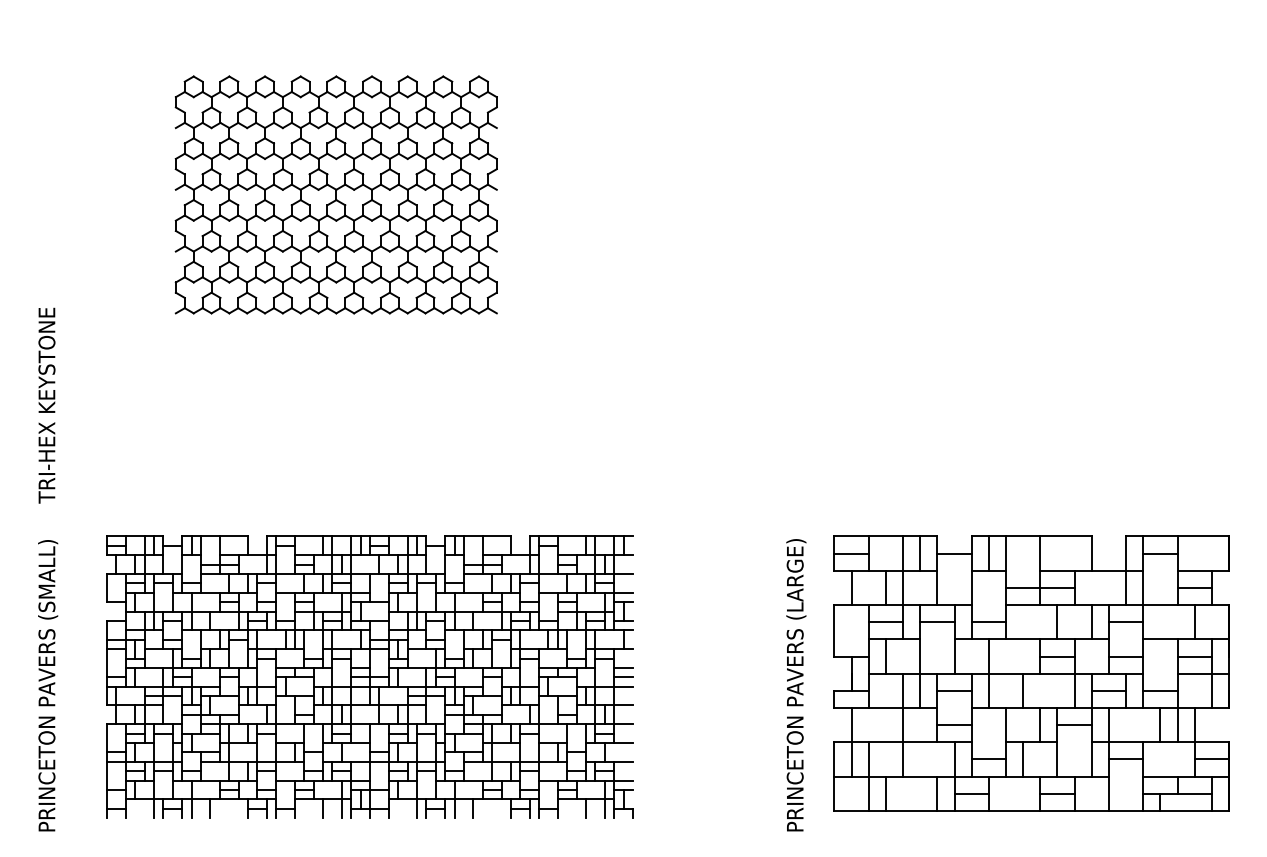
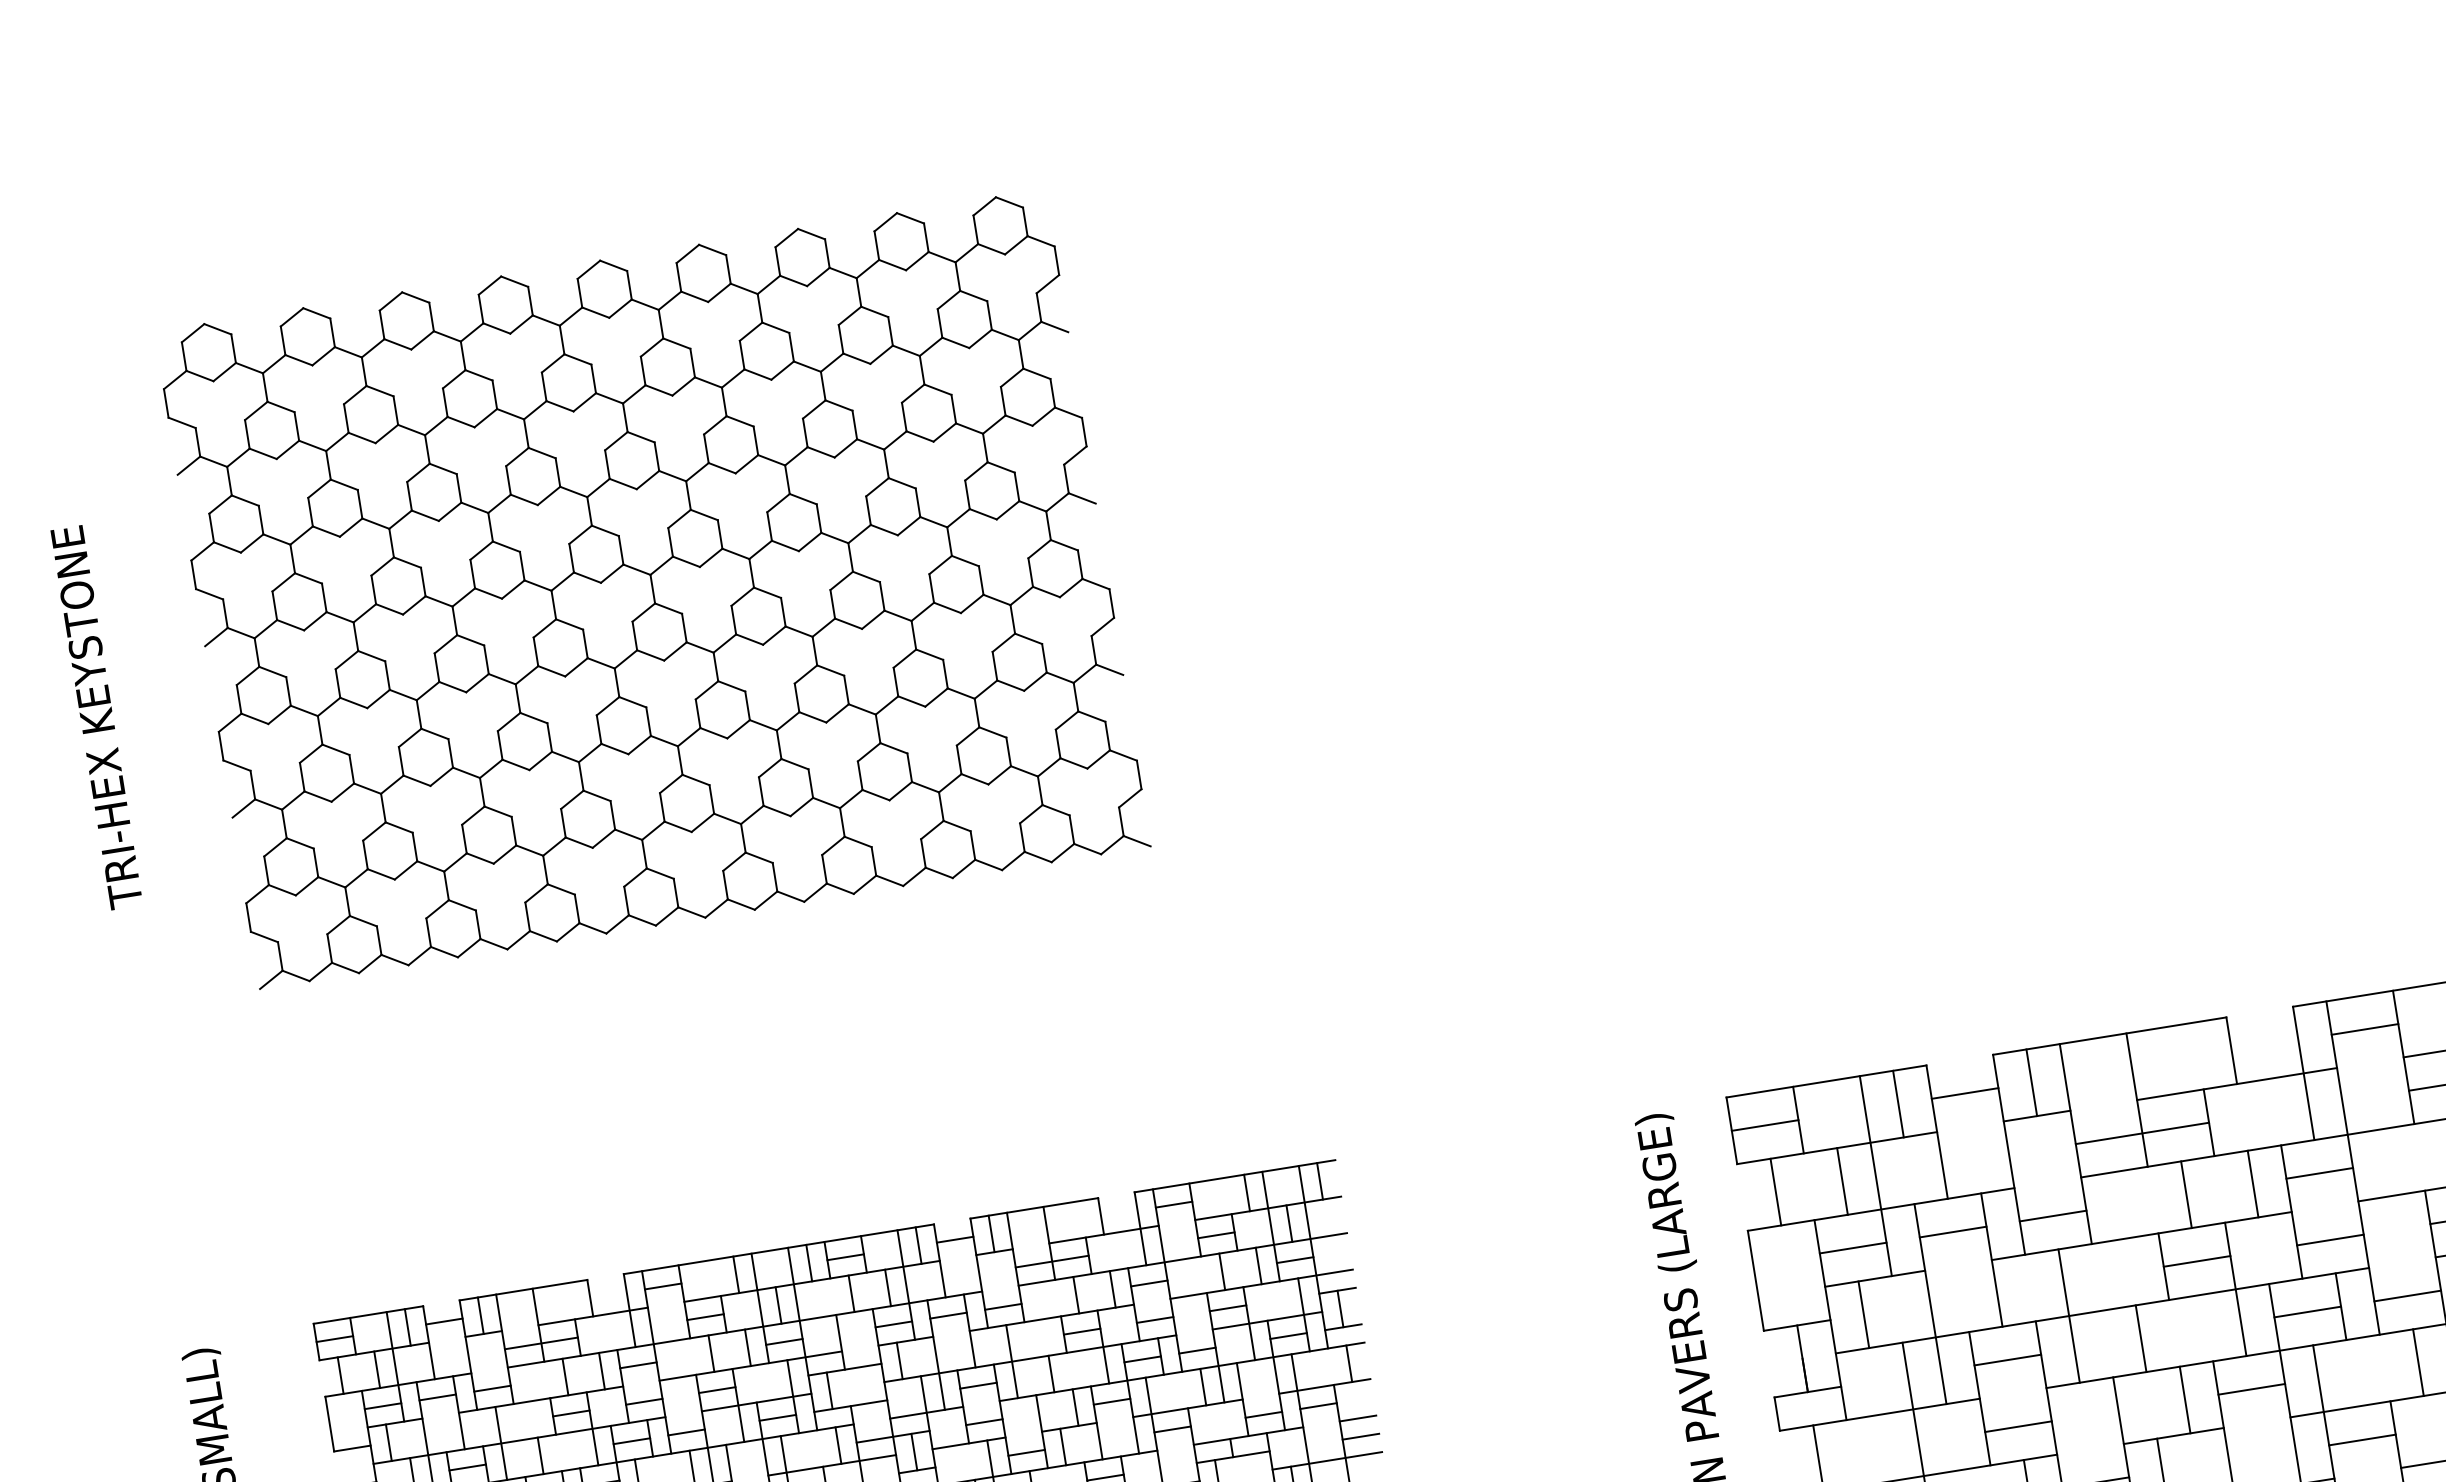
part: (336, 194) -> (652, 588), size x1.43
text: (46, 405) -> (95, 717), moved

